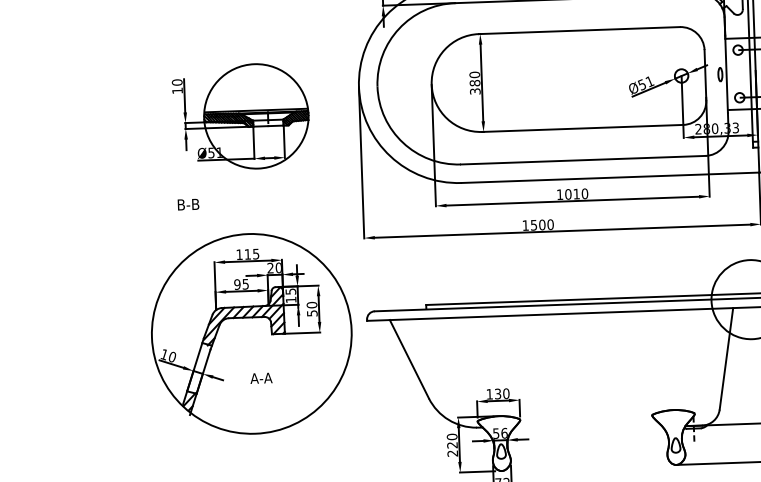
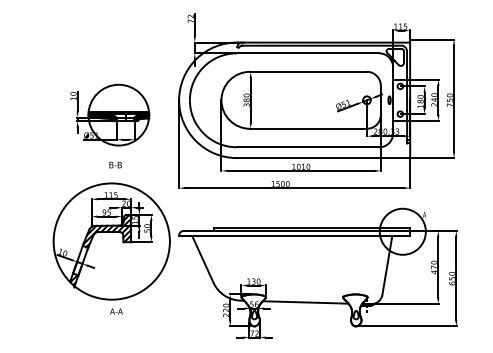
text: (188, 205) -> (115, 165), moved
text: (261, 378) -> (116, 311), moved
line: (588, 426) -> (305, 302), added

